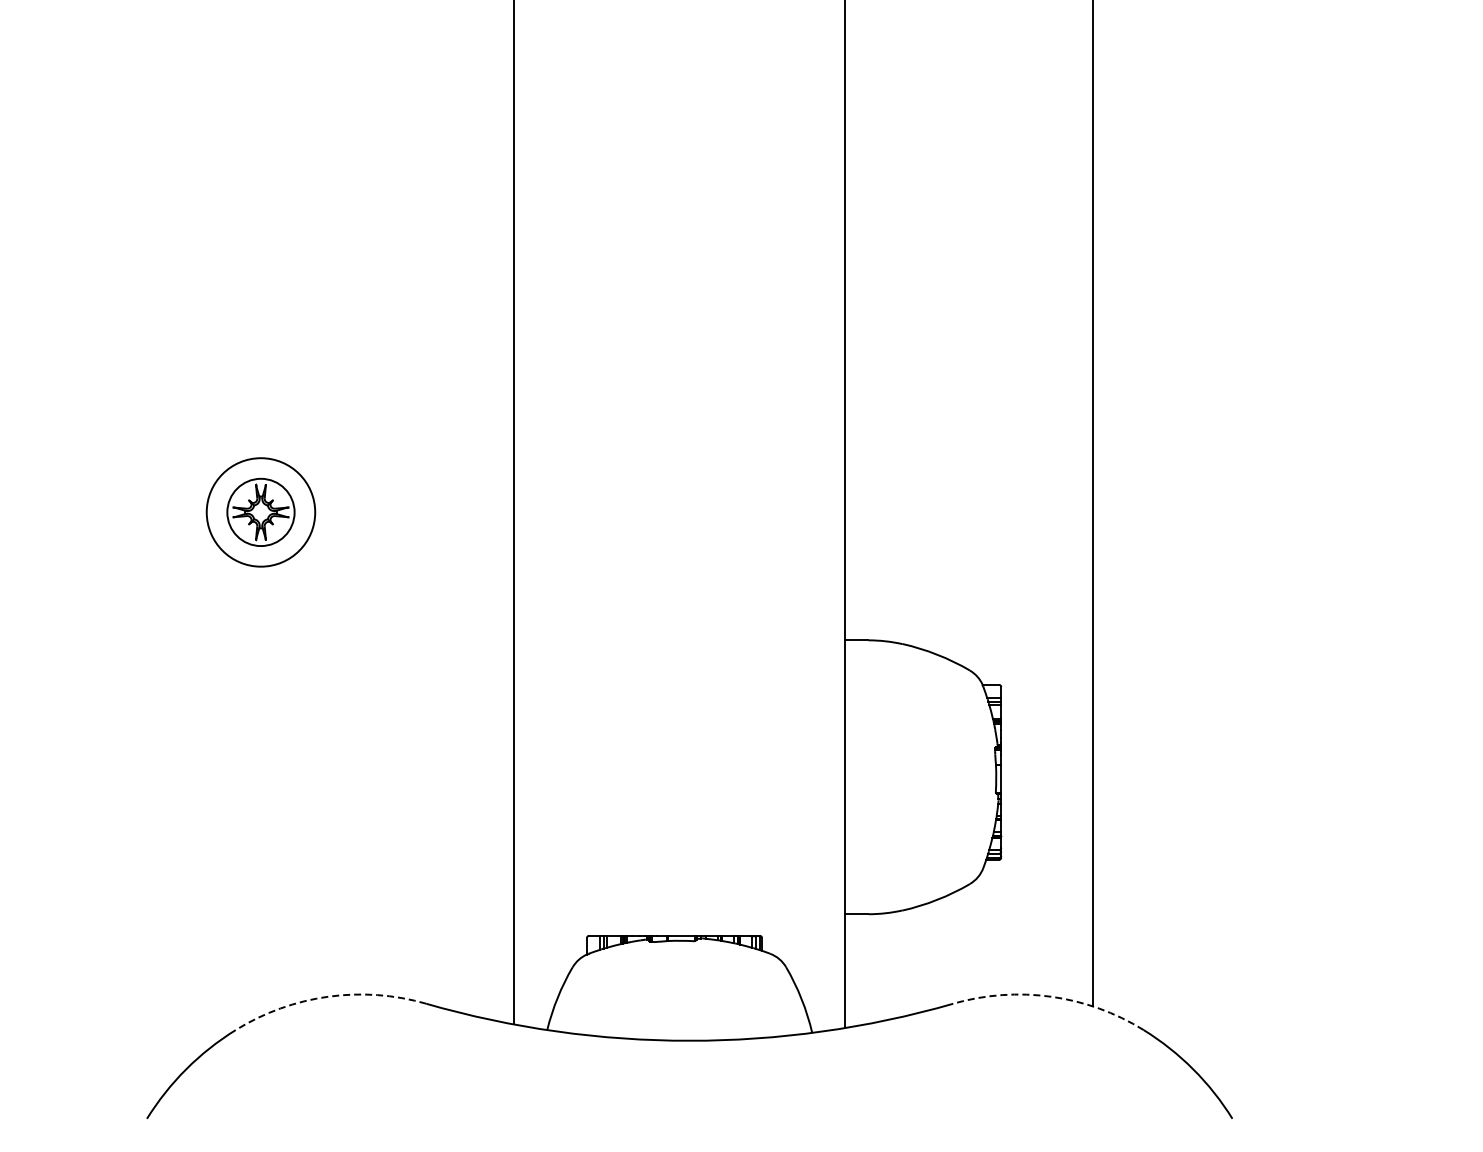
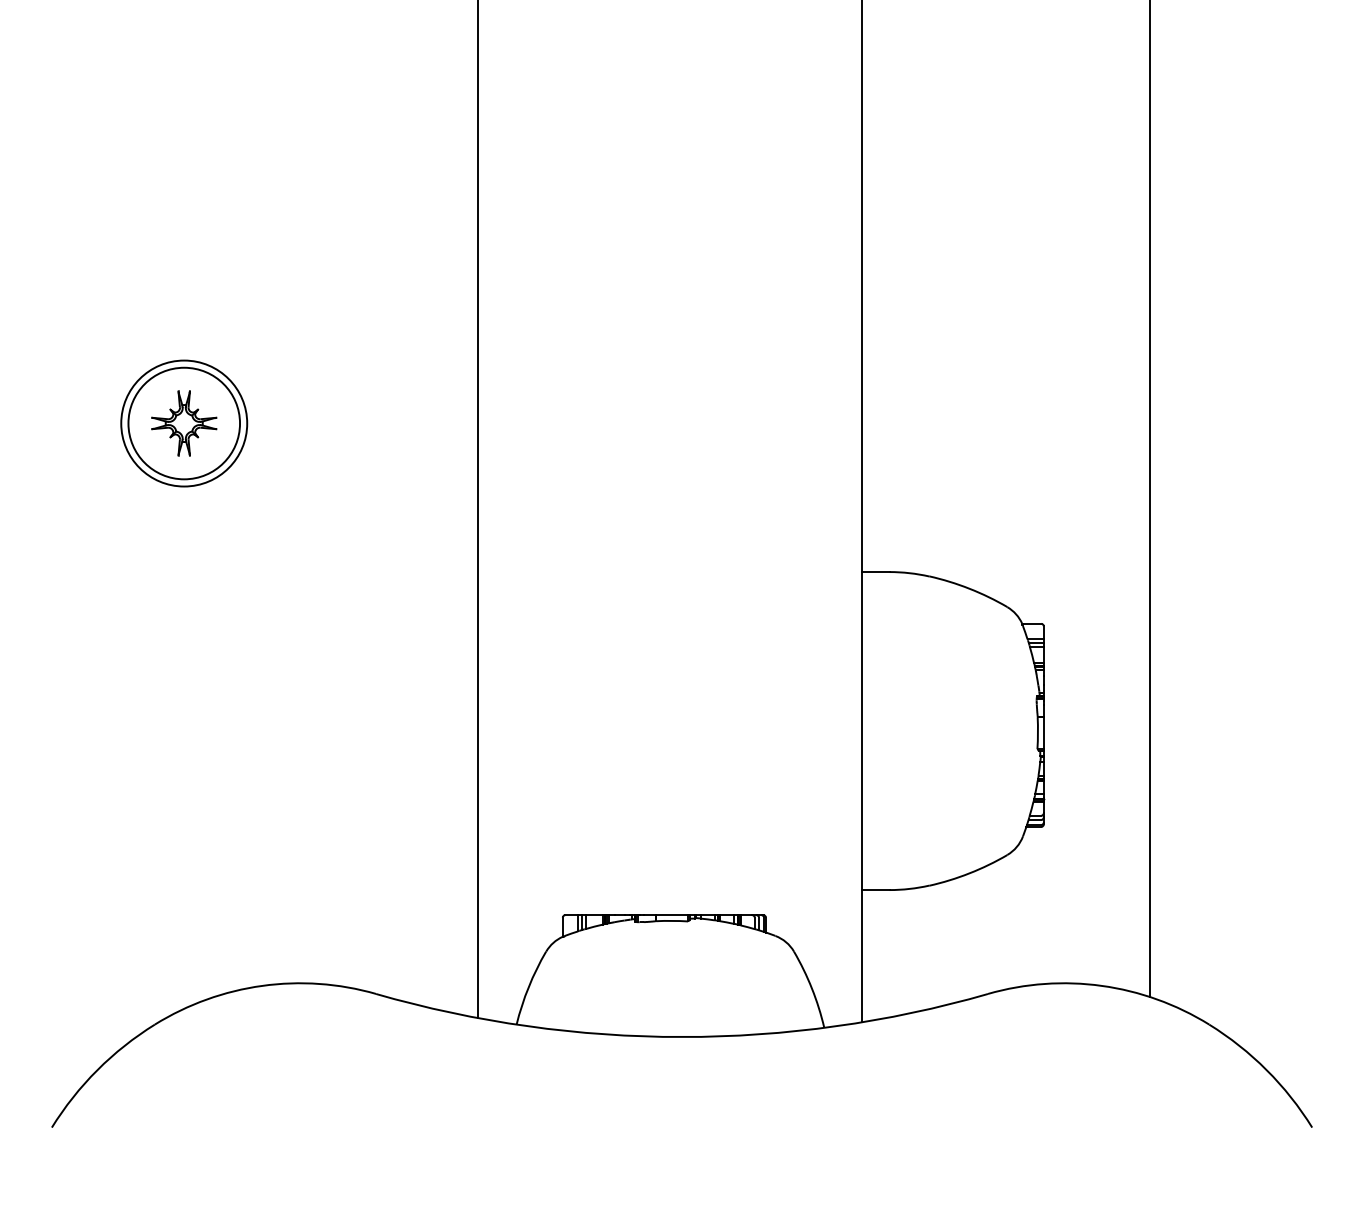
circle: (260, 512) -> (183, 423), size x1.43
arc: (328, 996) -> (262, 985), dashed -> solid
arc: (1051, 996) -> (1102, 985), dashed -> solid

